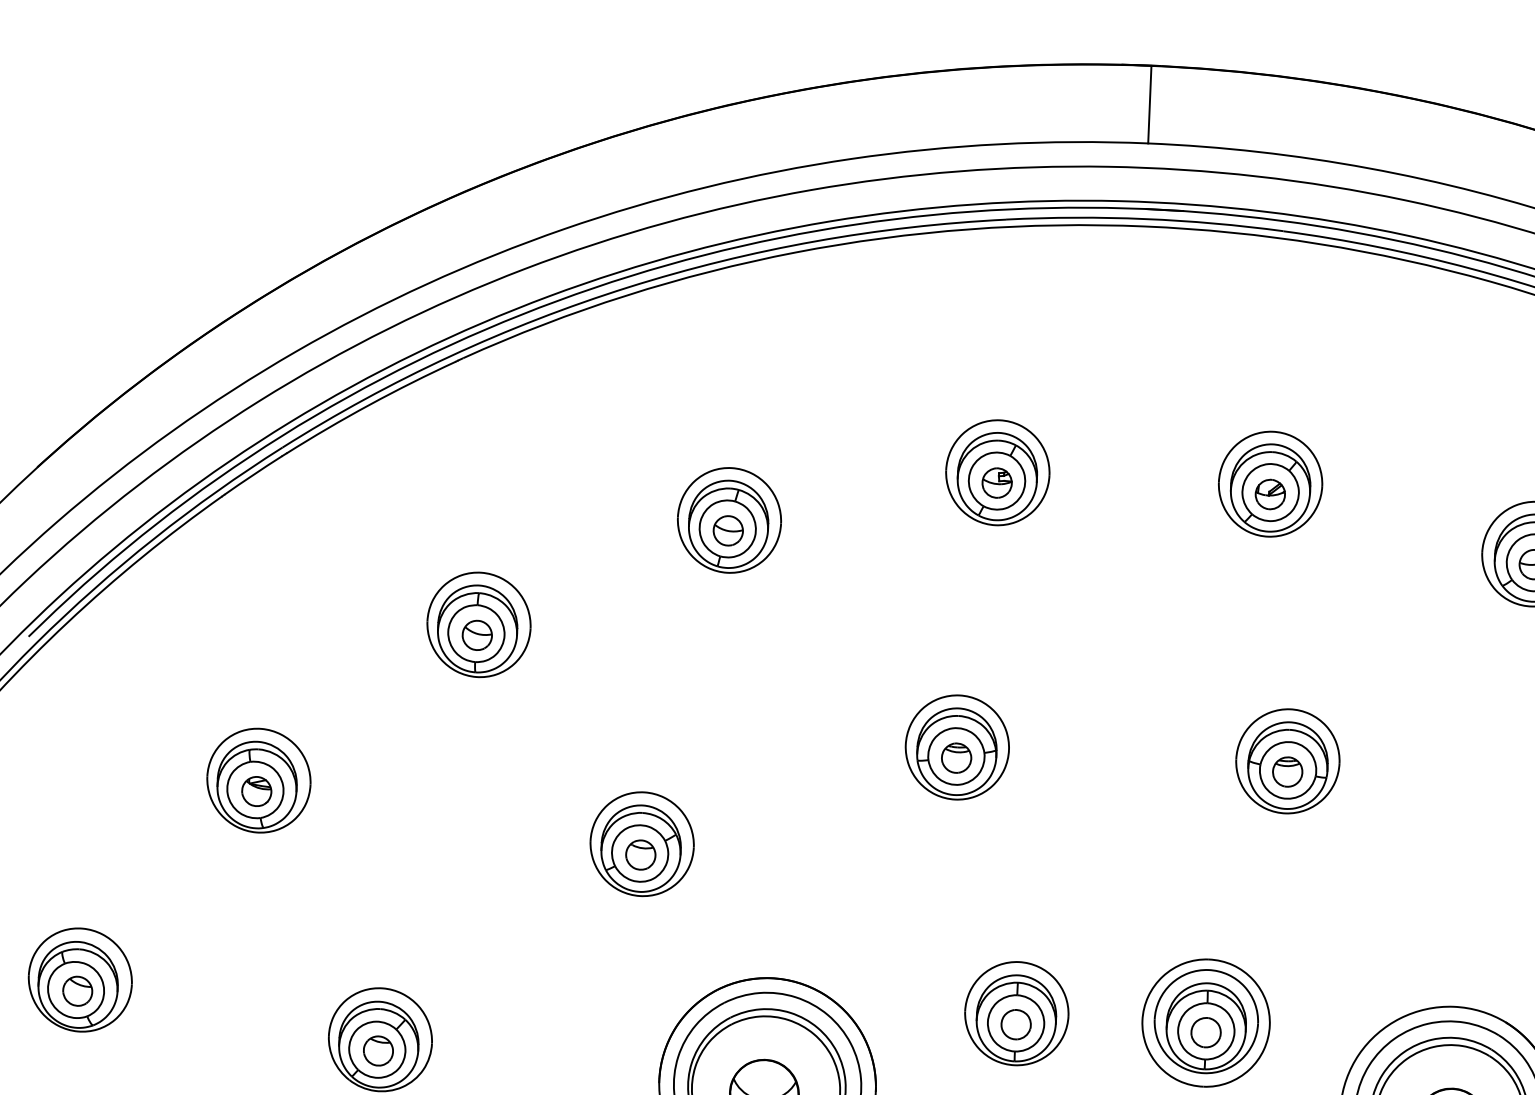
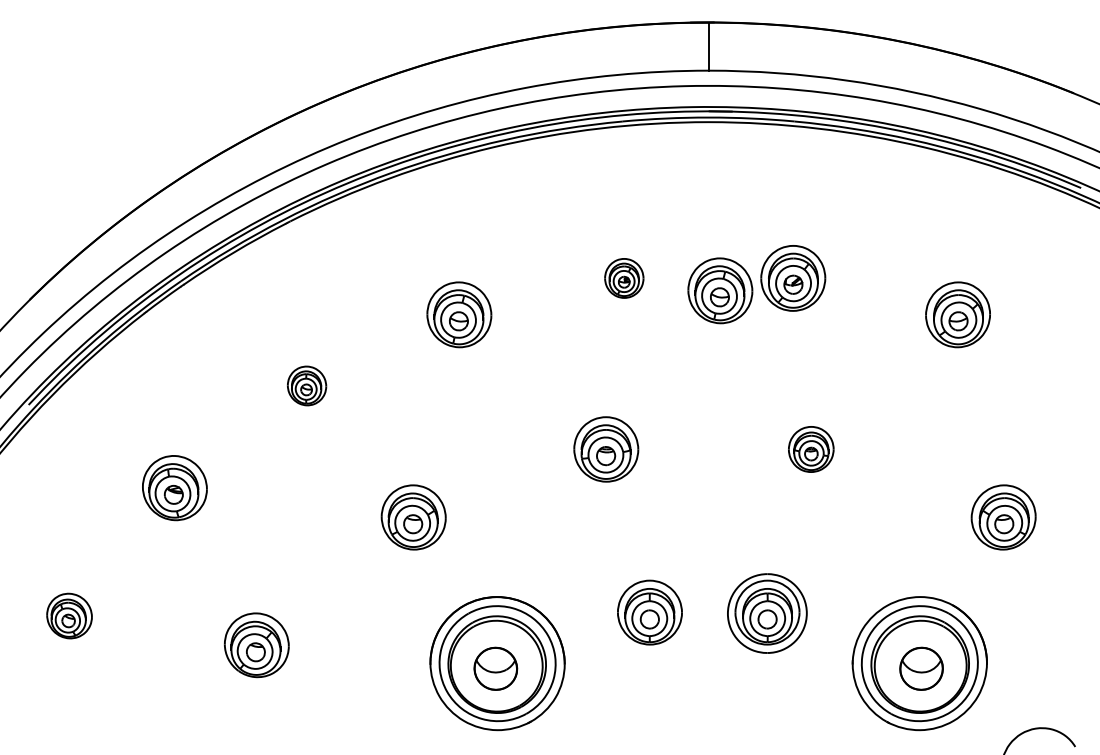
part: (998, 472) -> (624, 278), size x0.6
part: (1152, 498) -> (720, 290), added
part: (478, 624) -> (306, 385), size x0.6
part: (1288, 761) -> (811, 449), size x0.7
part: (80, 979) -> (69, 615), size x0.7

